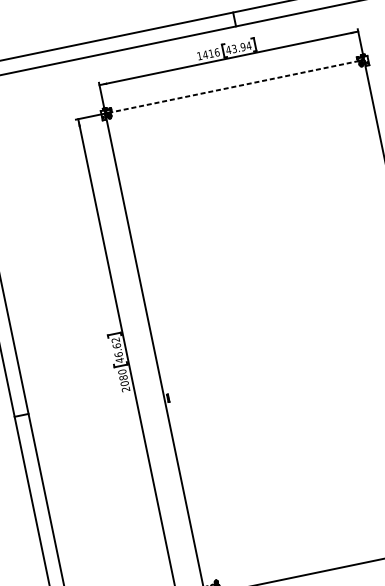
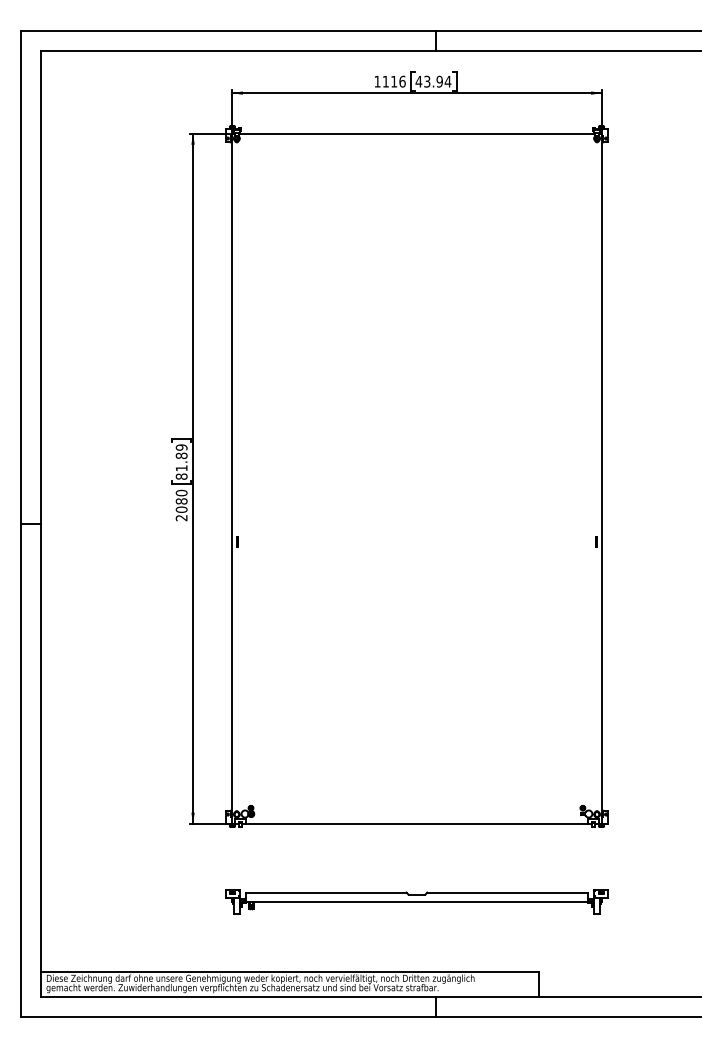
text: (205, 54) -> (385, 81), 1416 -> 1116
line: (234, 86) -> (416, 133), dashed -> solid
text: (117, 350) -> (181, 462), 46.62 -> 81.89

